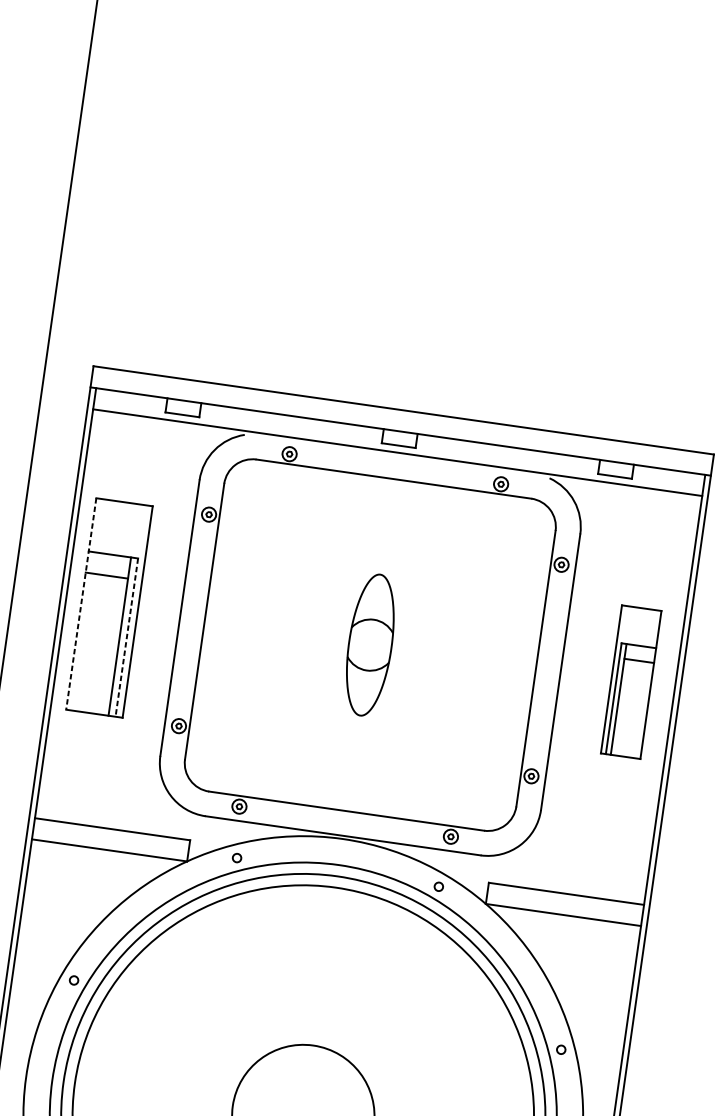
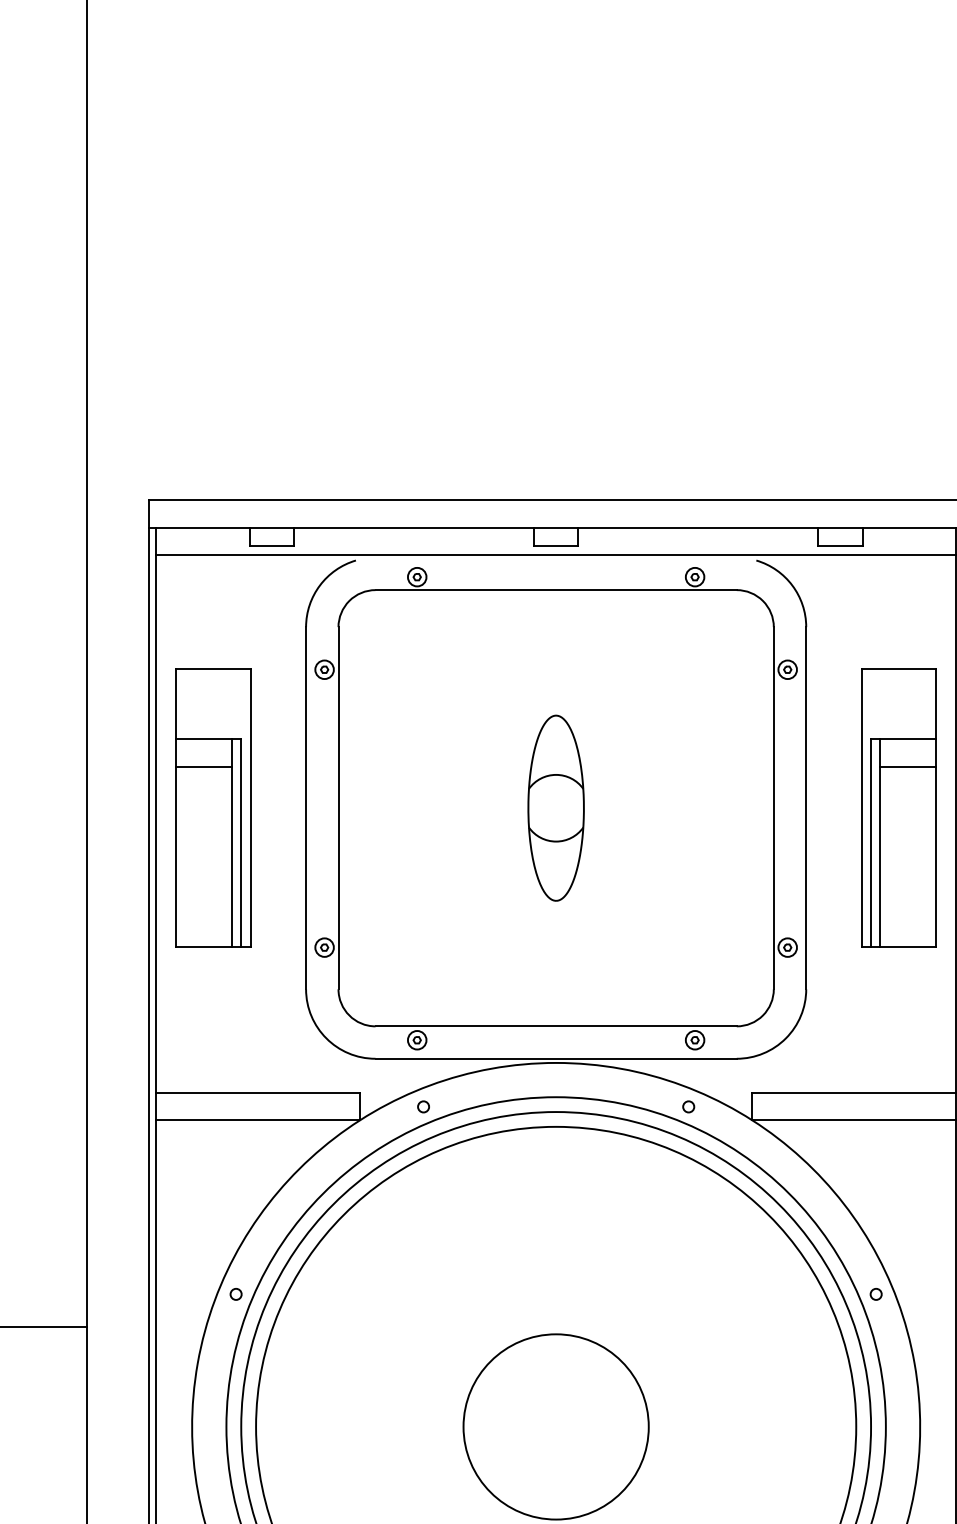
line: (81, 604) -> (176, 808), dashed -> solid
line: (127, 637) -> (241, 843), dashed -> solid
part: (630, 681) -> (898, 807), size x1.43

